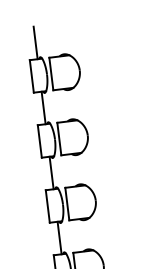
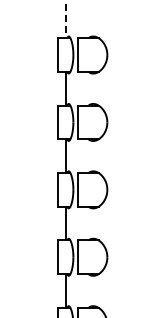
line: (35, 43) -> (65, 21), solid -> dashed

